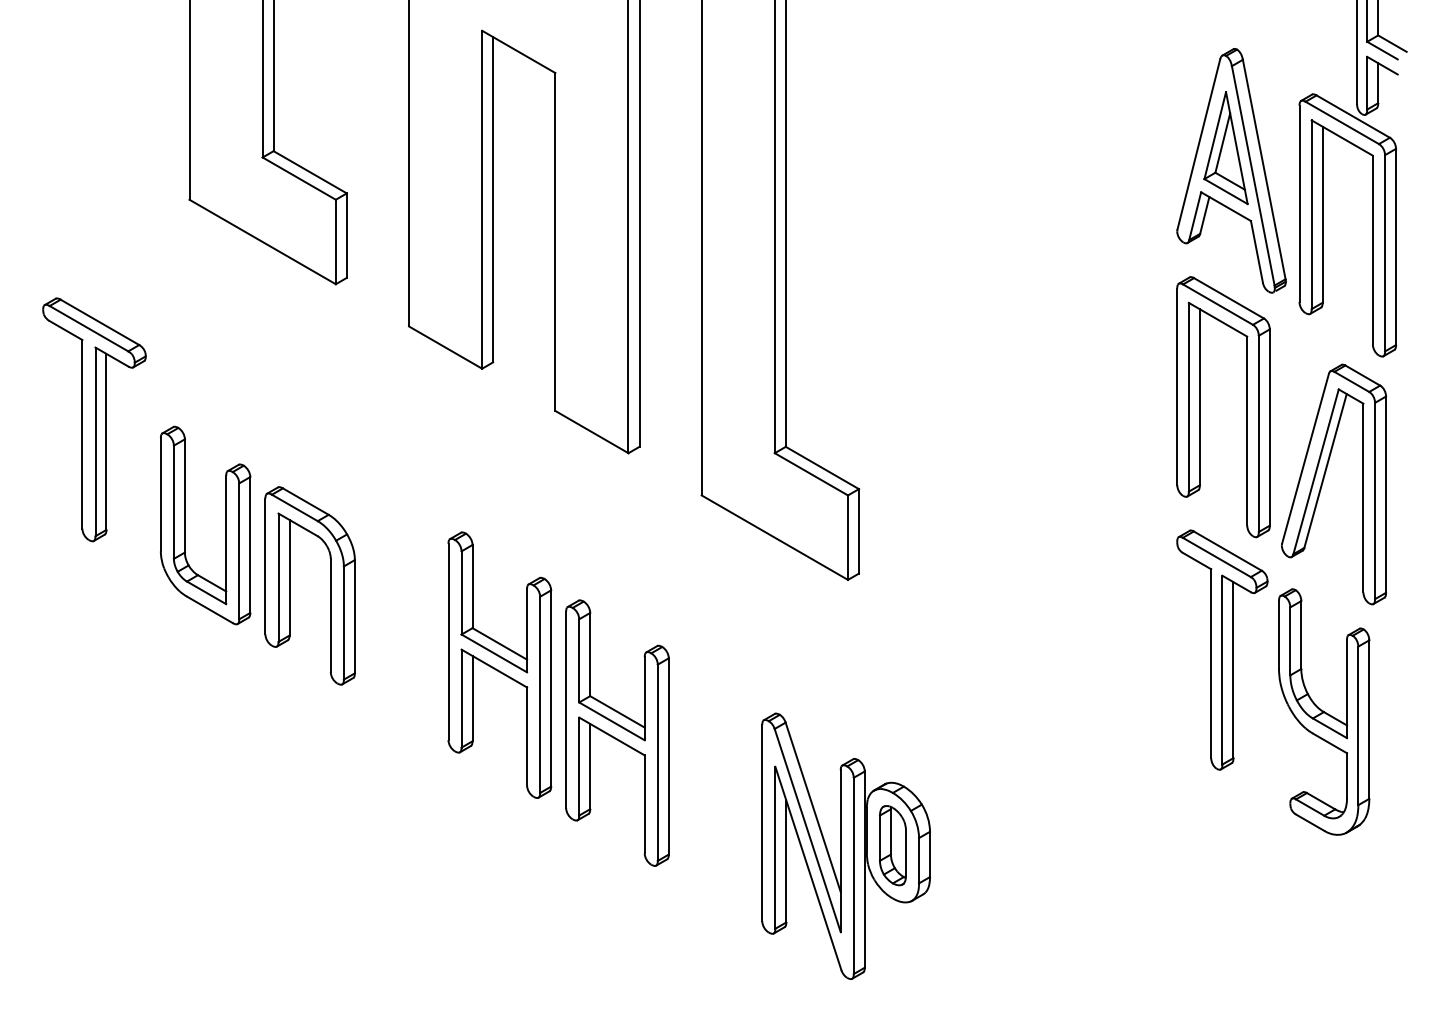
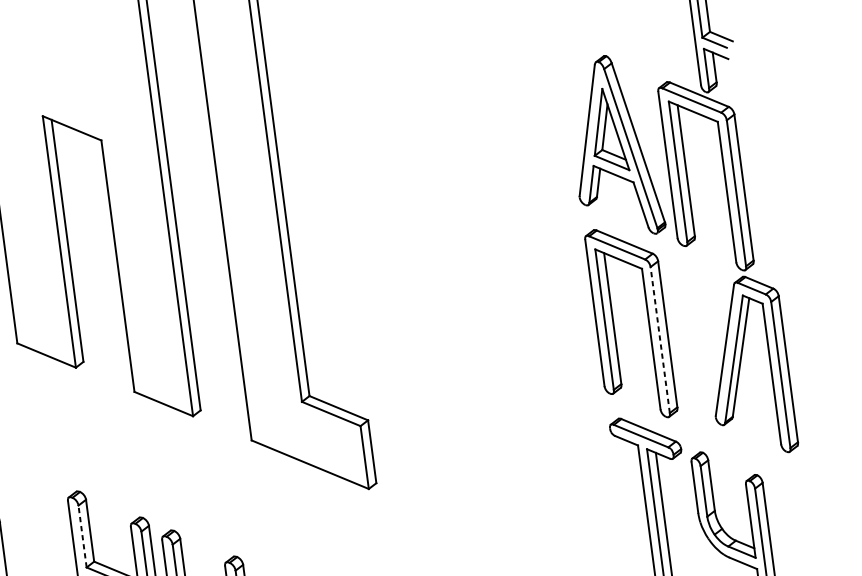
line: (1258, 433) -> (659, 339), solid -> dashed
part: (1324, 479) -> (741, 363), moved
line: (461, 592) -> (82, 536), solid -> dashed

